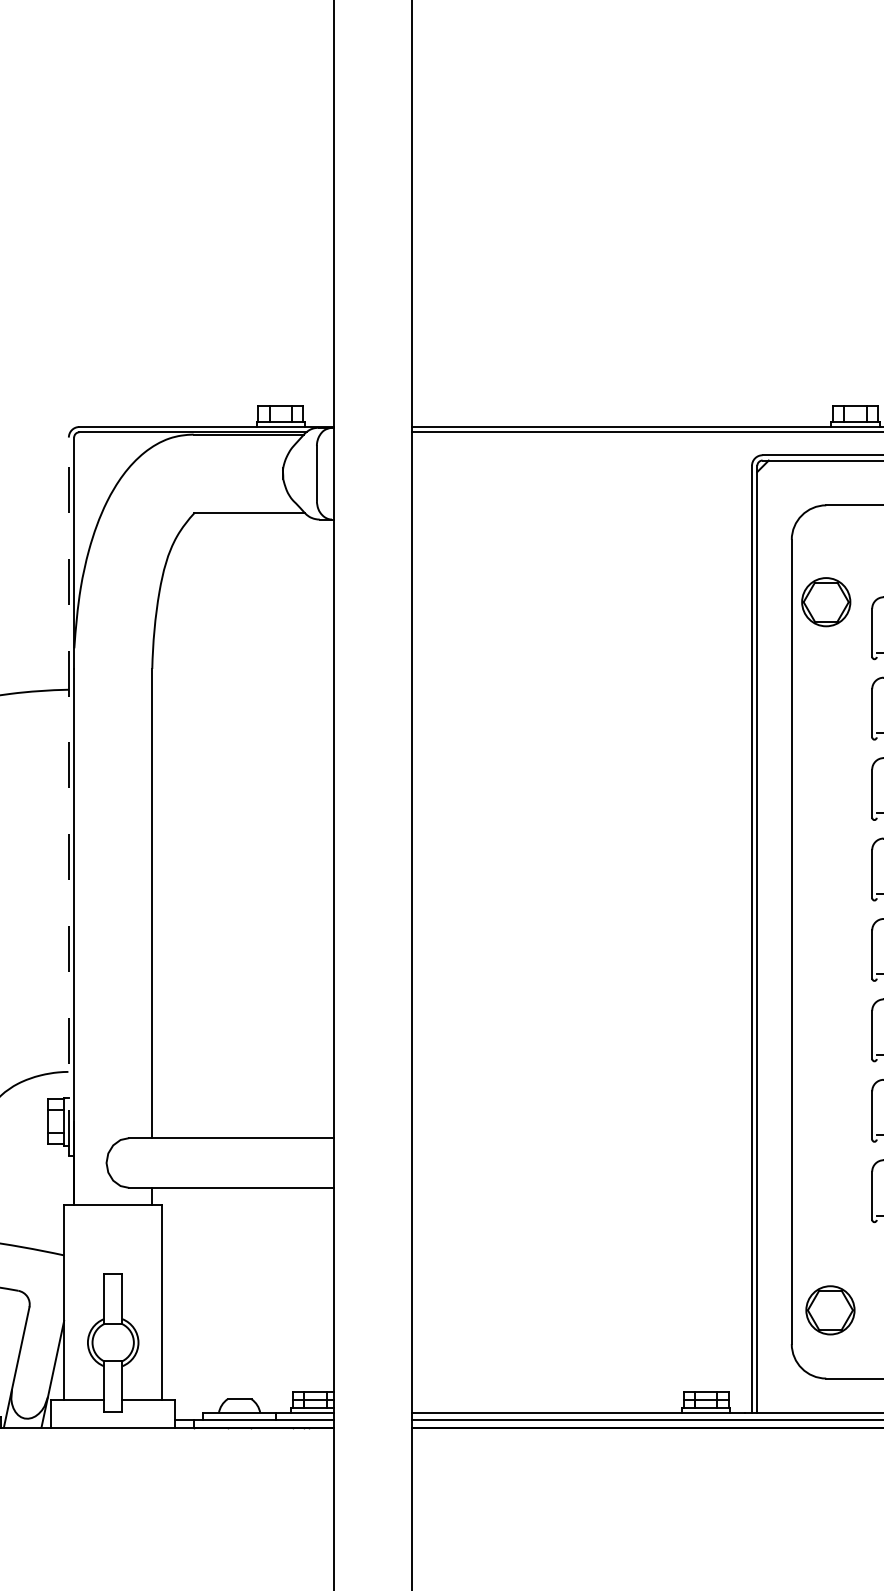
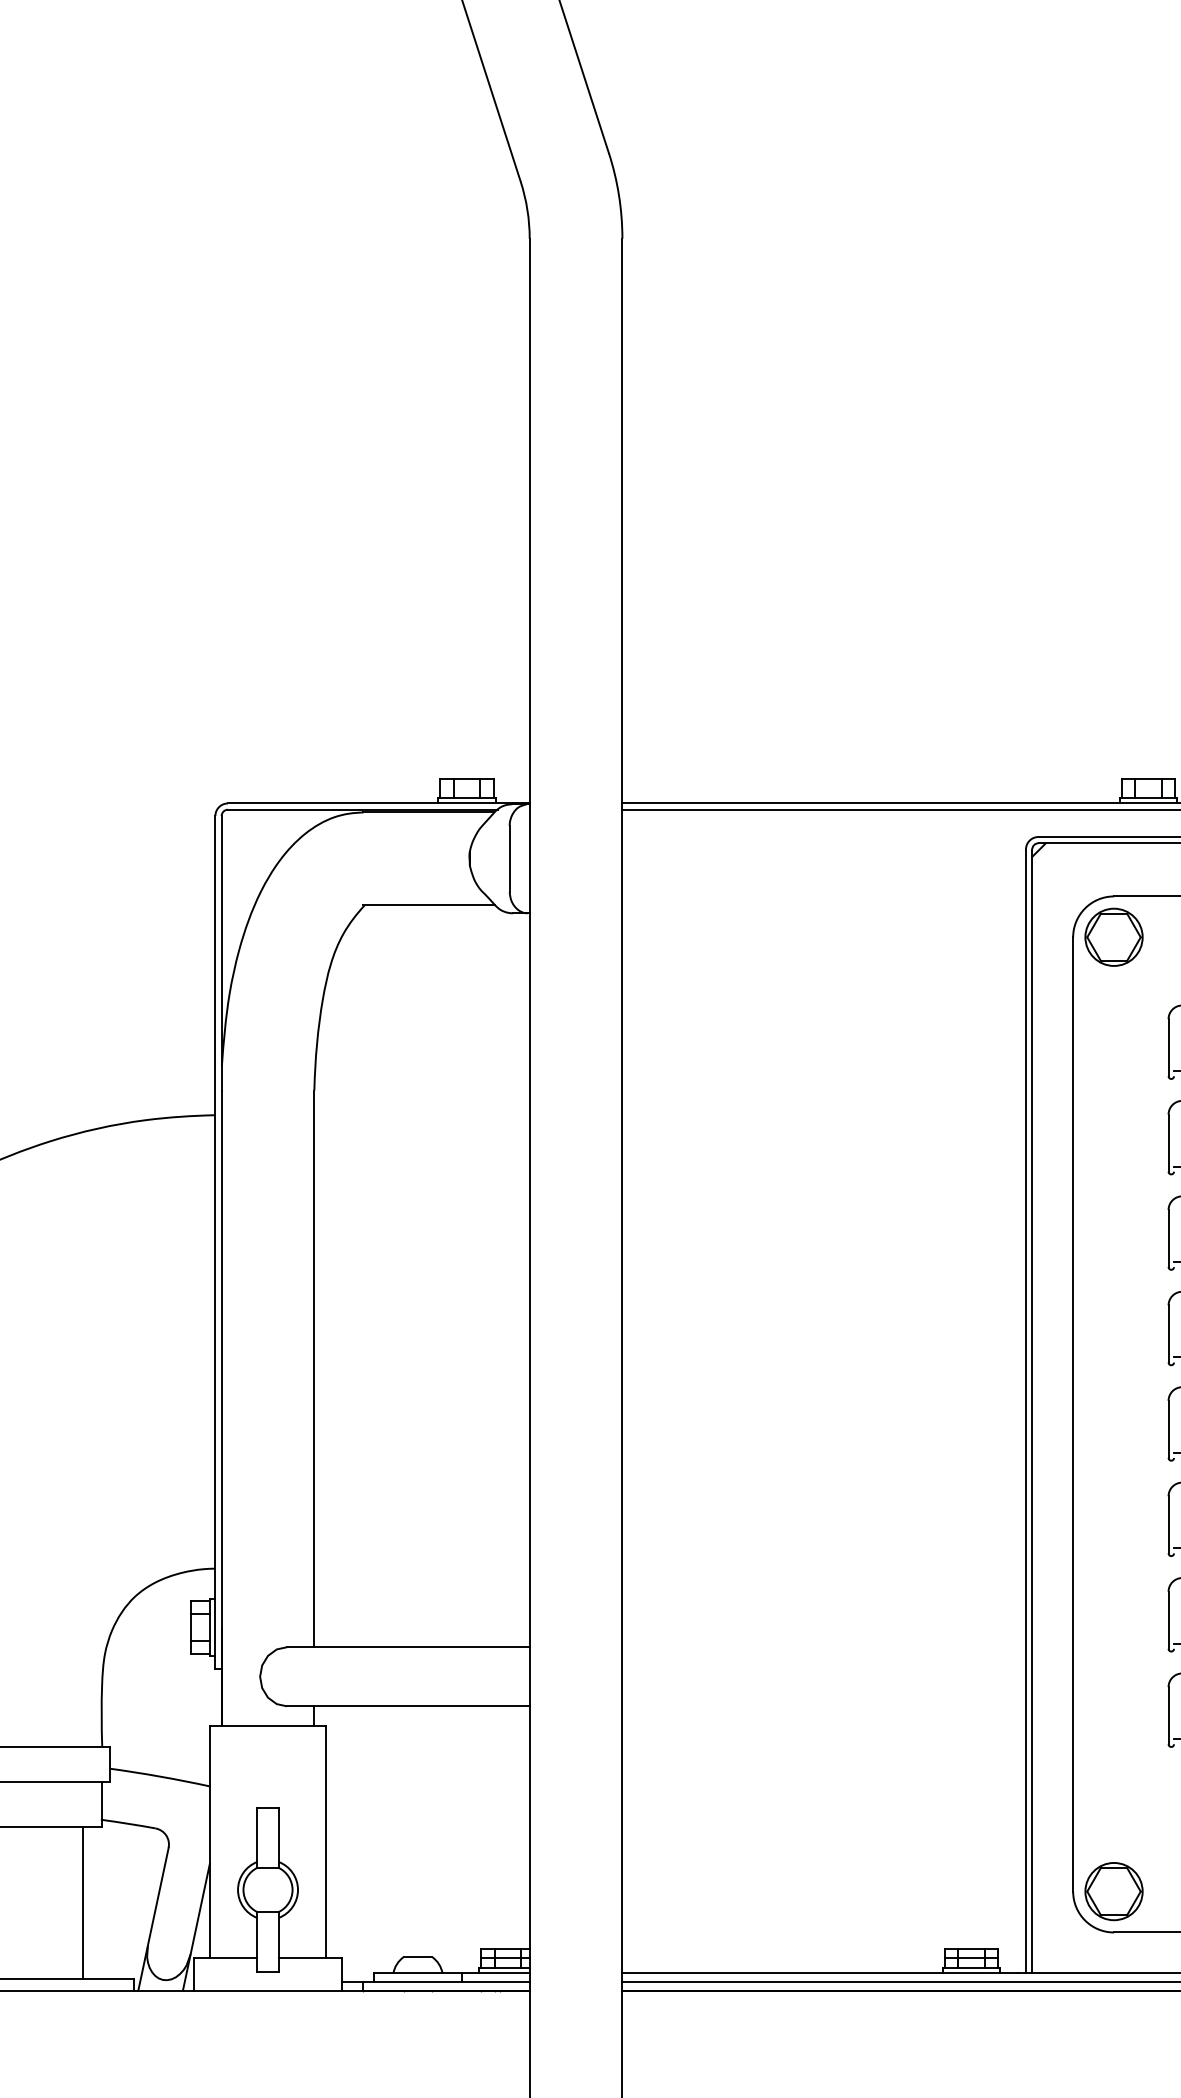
part: (825, 601) -> (1113, 936), moved
line: (68, 796) -> (215, 1241), dashed -> solid
part: (829, 1310) -> (1113, 1891), moved

